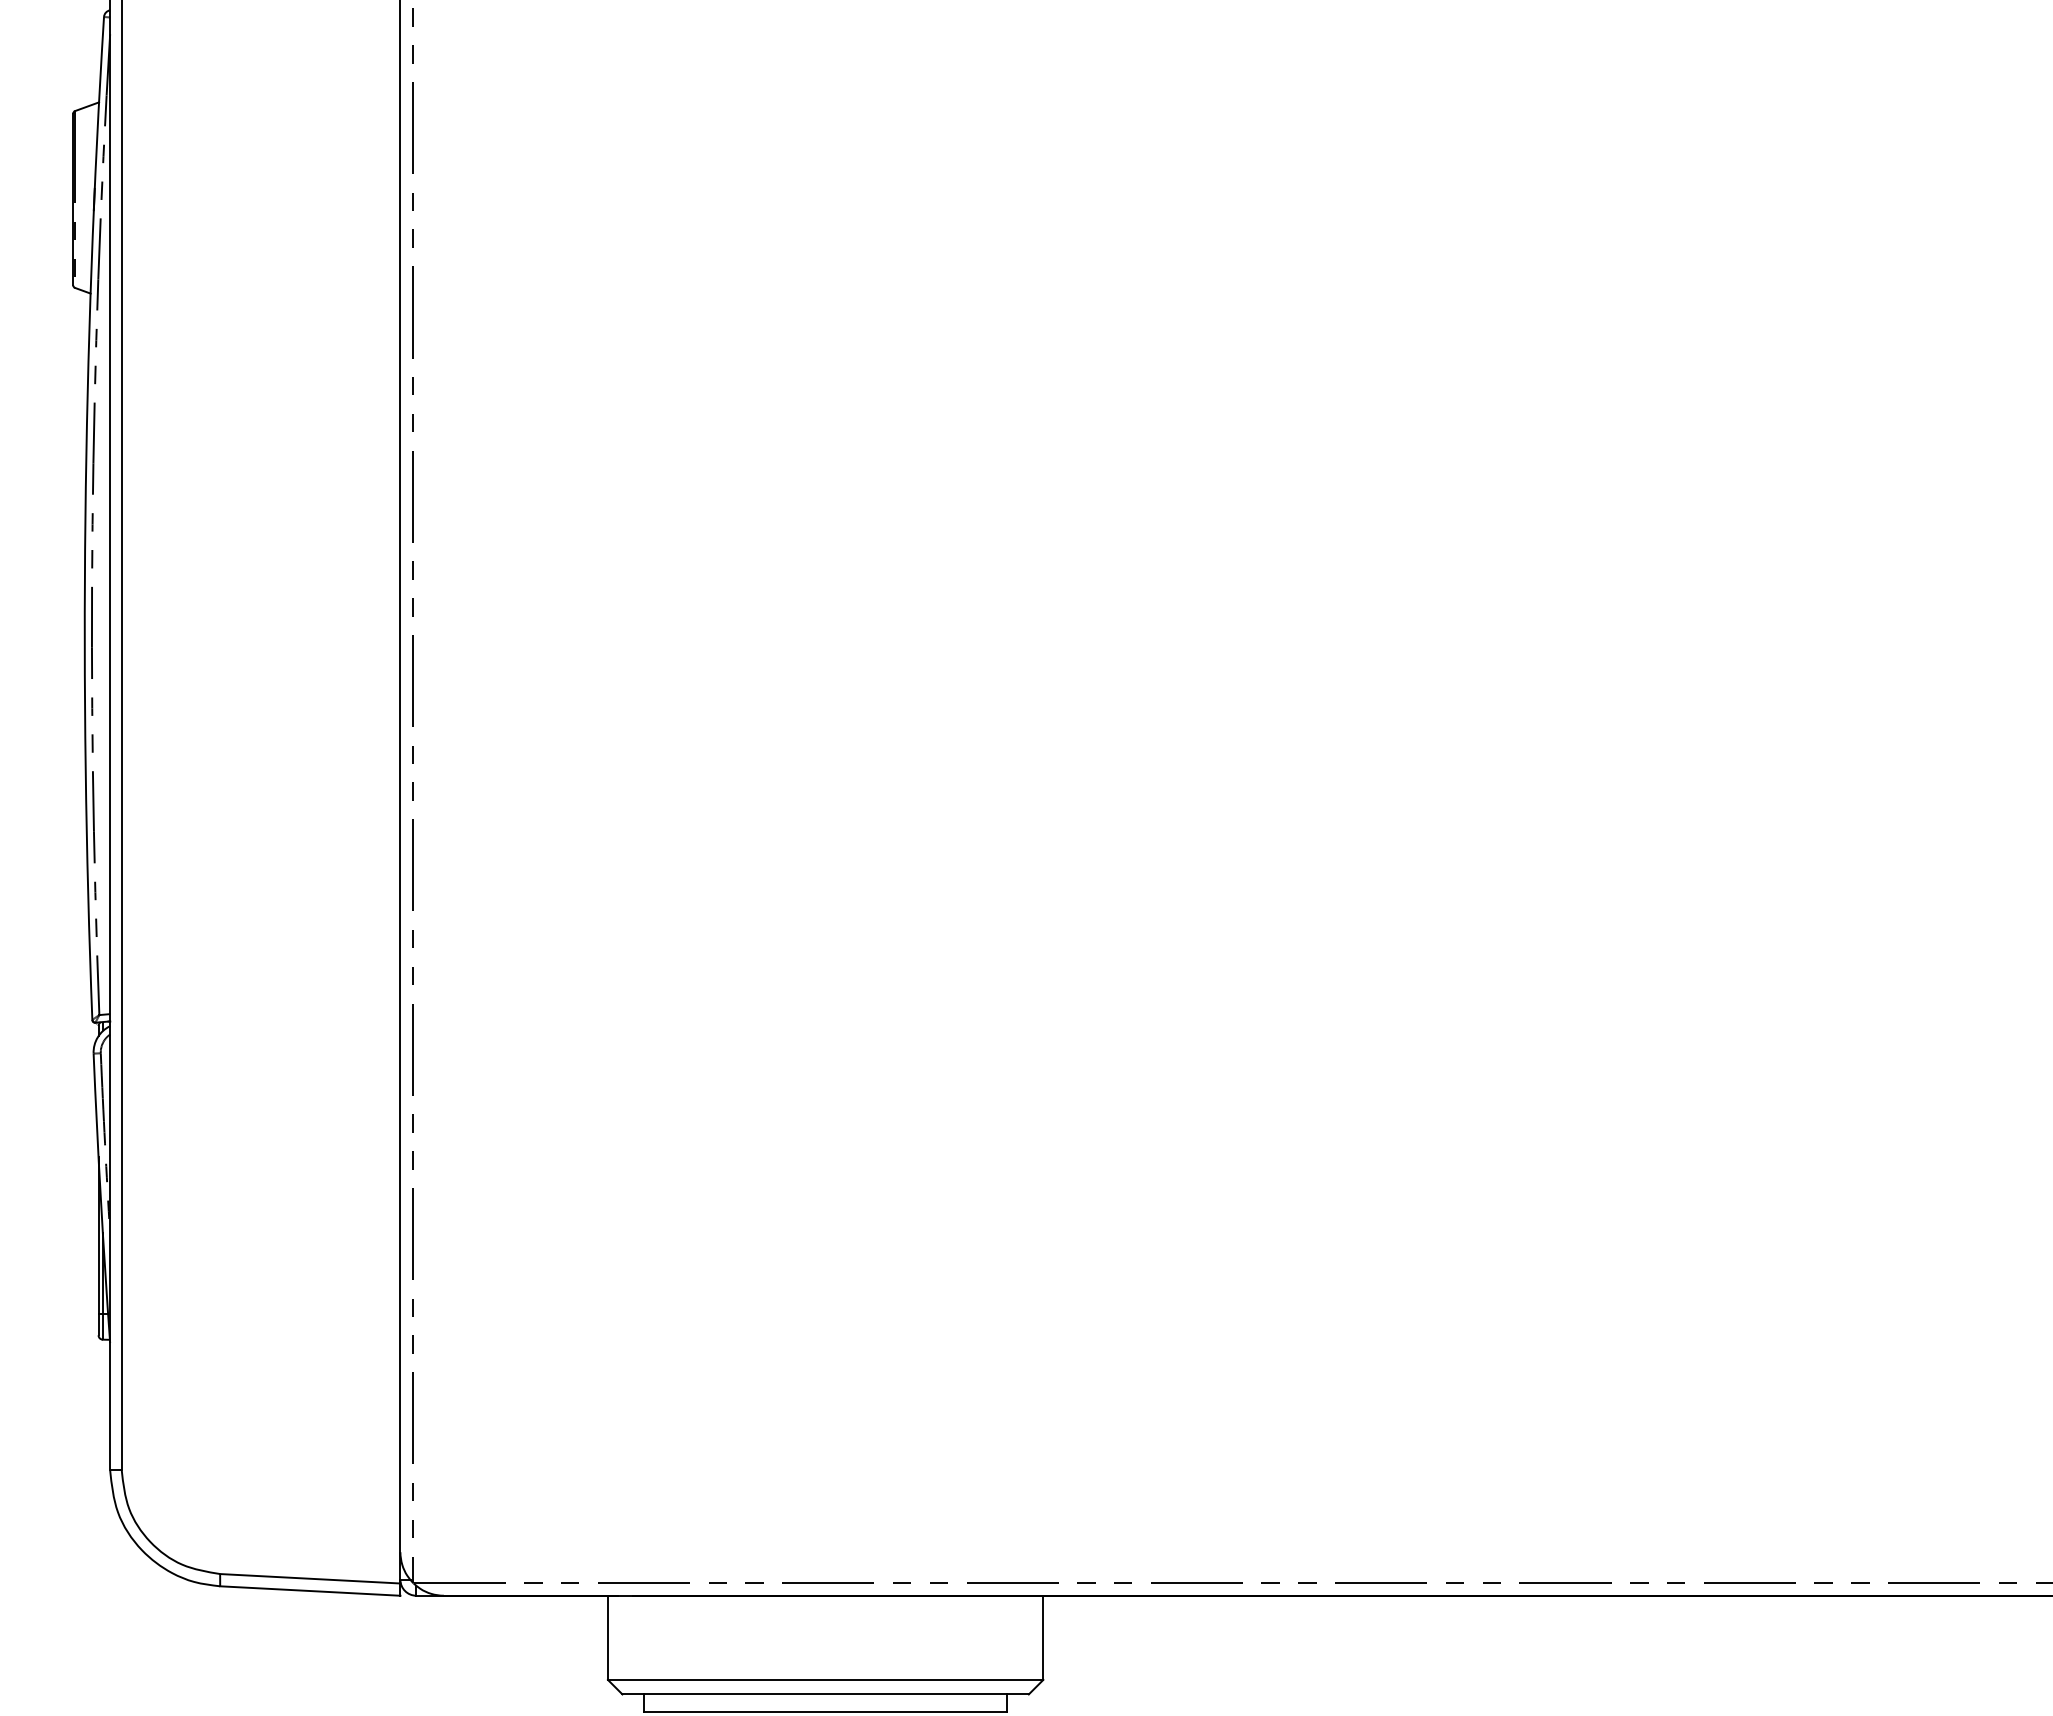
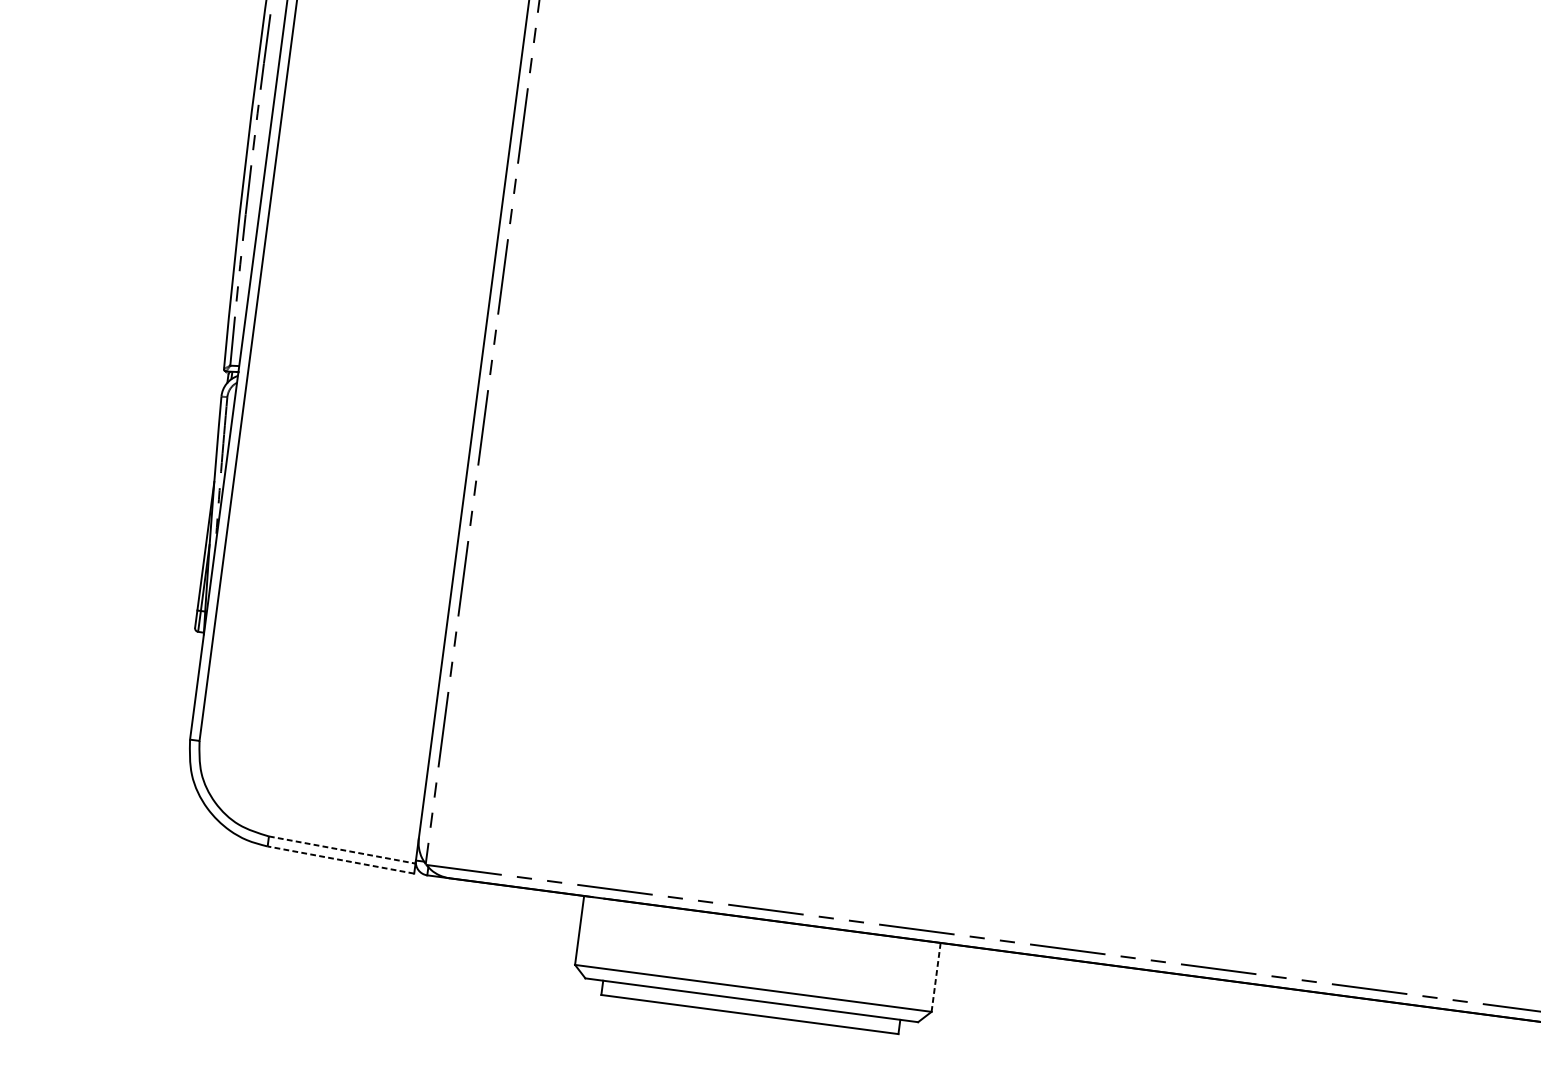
line: (310, 1578) -> (342, 849), solid -> dashed
line: (309, 1591) -> (340, 860), solid -> dashed
line: (1043, 1637) -> (936, 977), solid -> dashed

